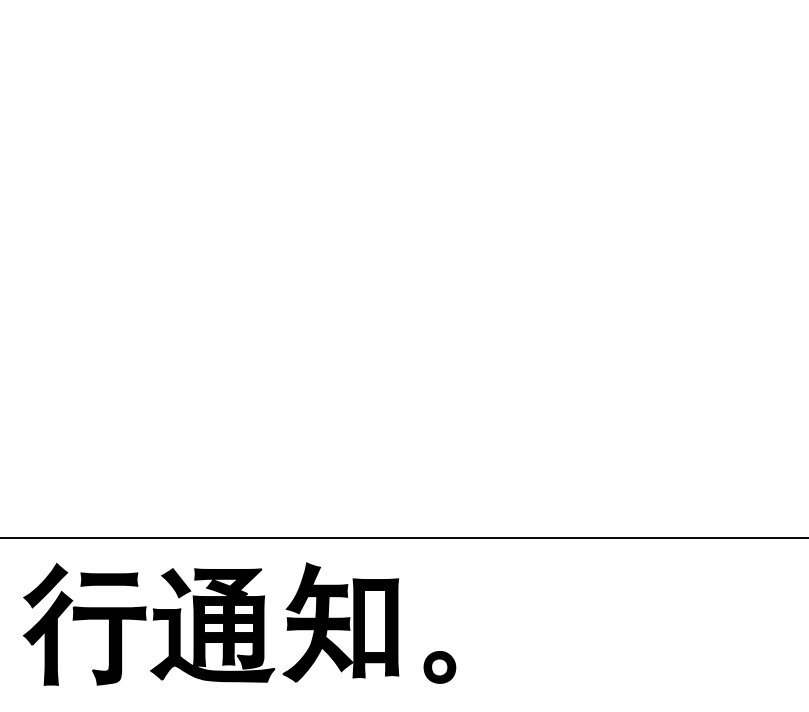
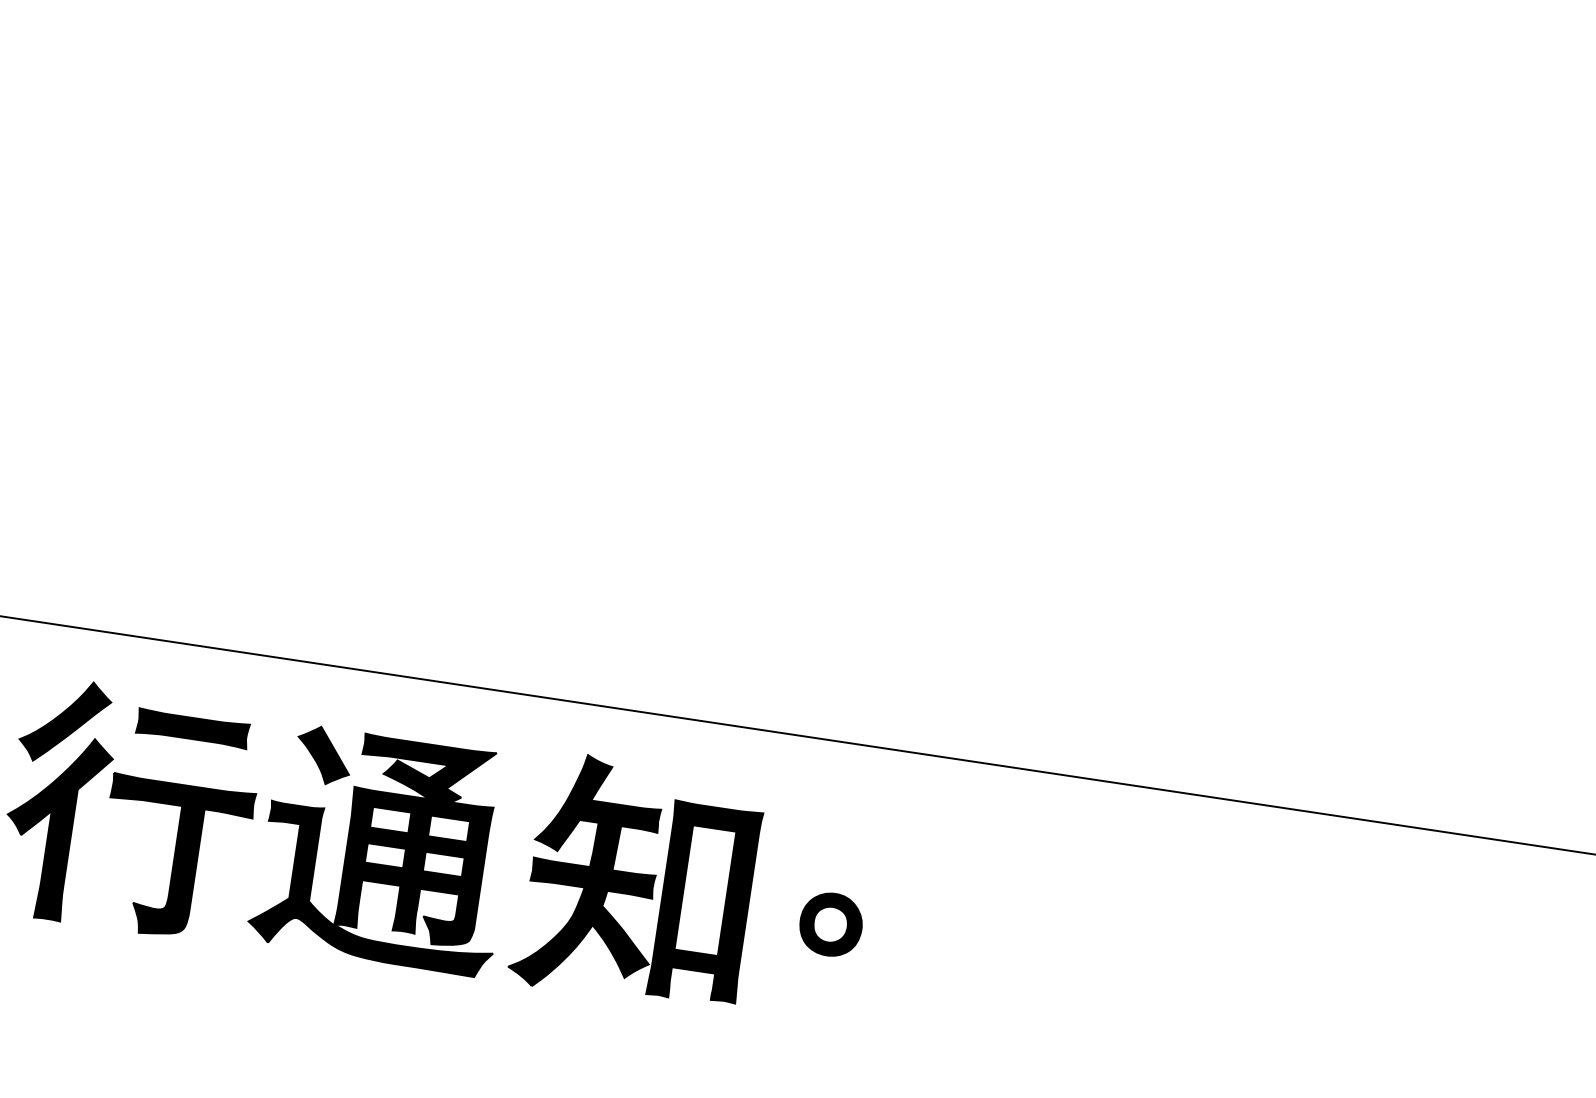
part: (439, 667) -> (830, 924), moved

